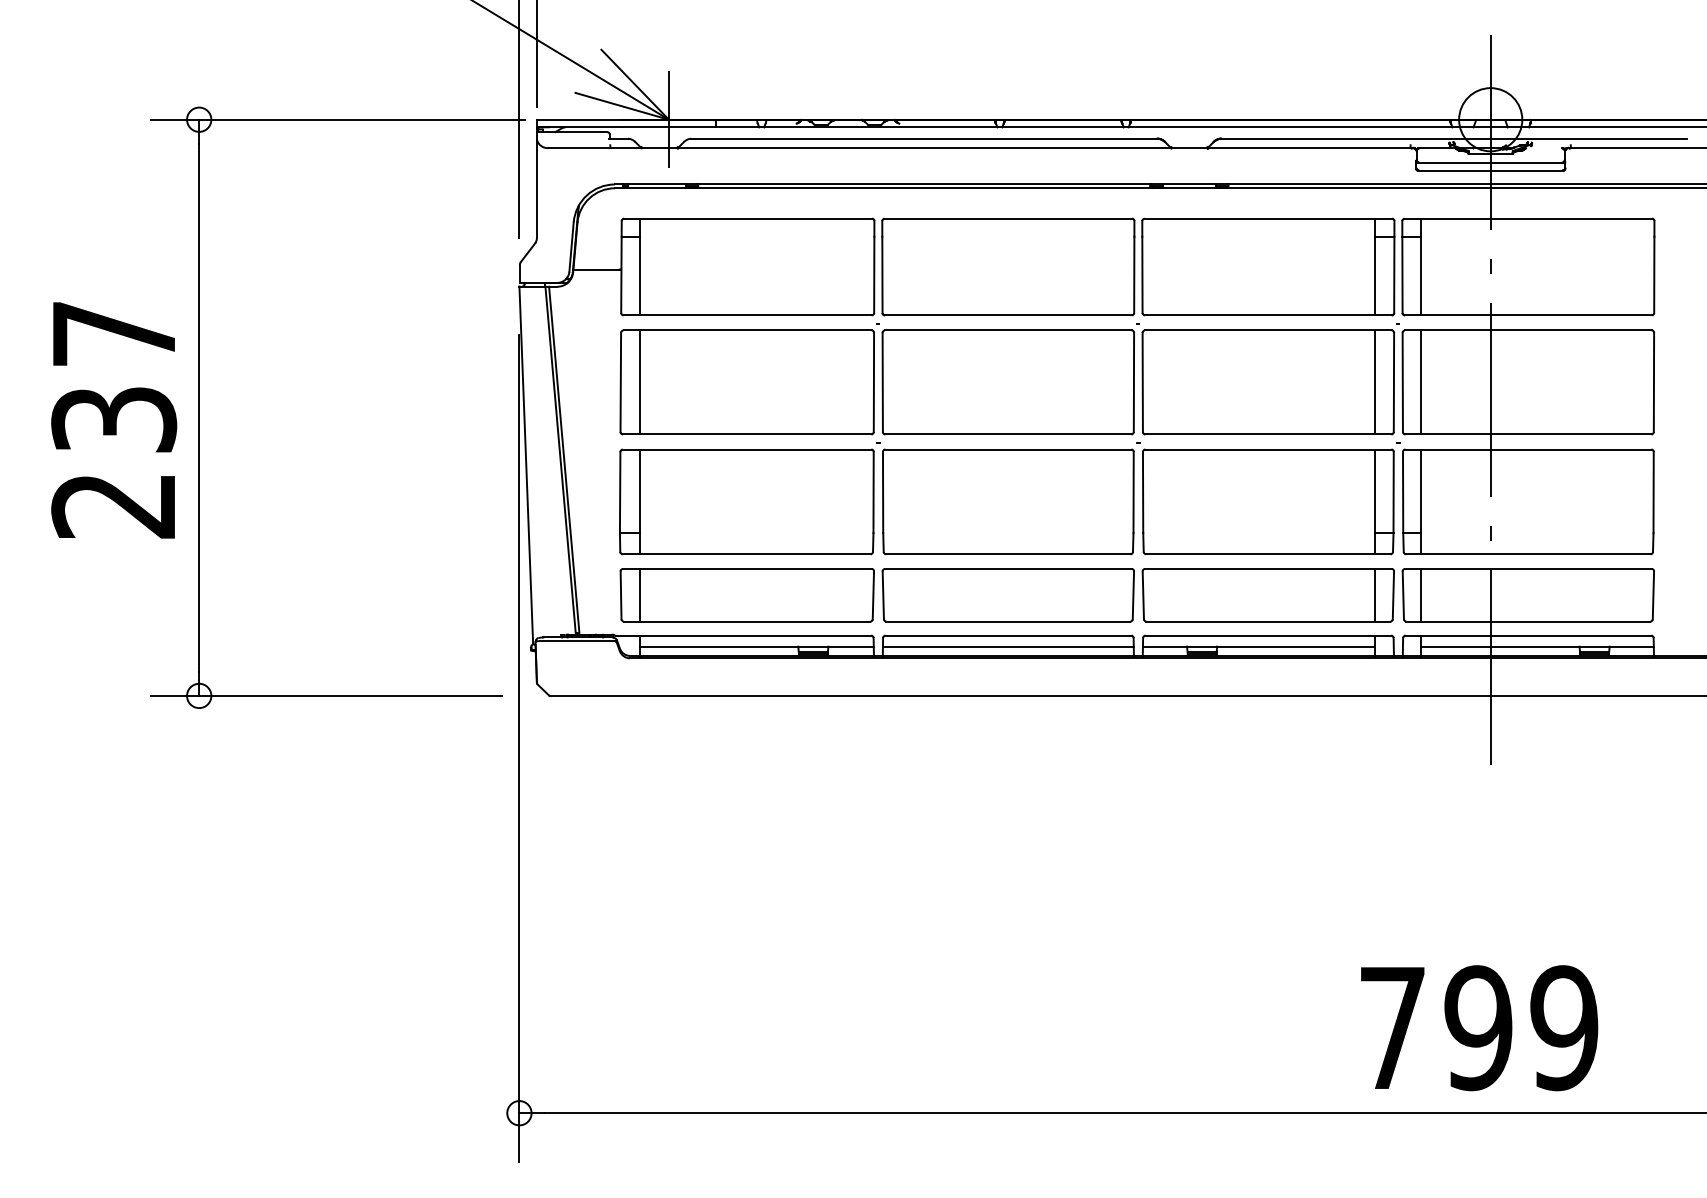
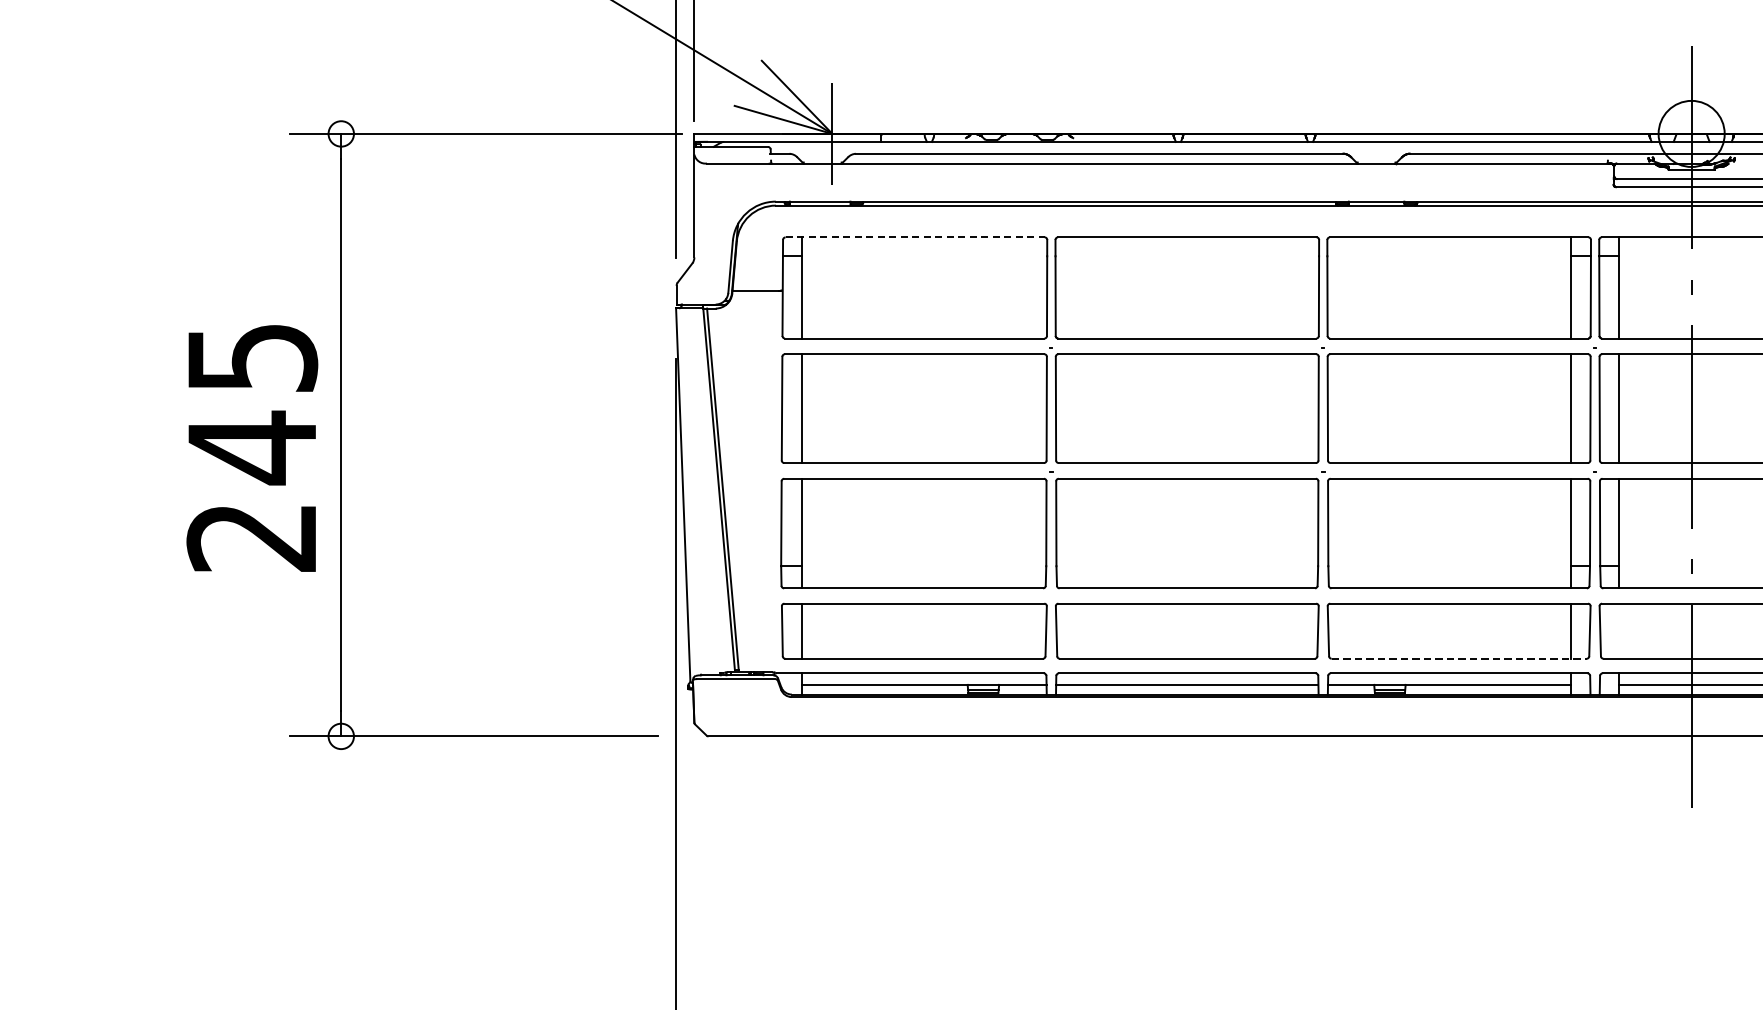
line: (748, 218) -> (915, 237), solid -> dashed
text: (114, 378) -> (252, 404), 237 -> 245
line: (1421, 594) -> (1619, 630), removed
line: (1268, 621) -> (1459, 658), solid -> dashed

